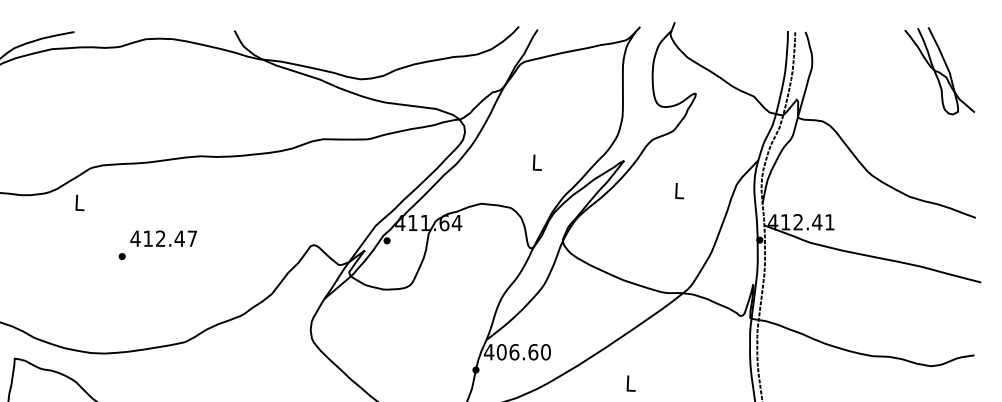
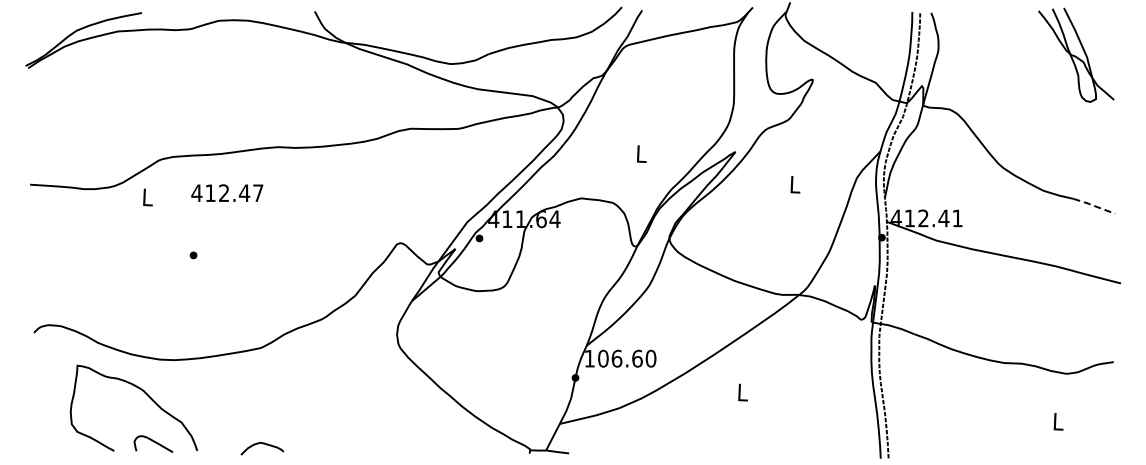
line: (956, 210) -> (1094, 205), solid -> dashed
text: (163, 238) -> (227, 192), moved
text: (488, 352) -> (589, 358), 406.60 -> 106.60

